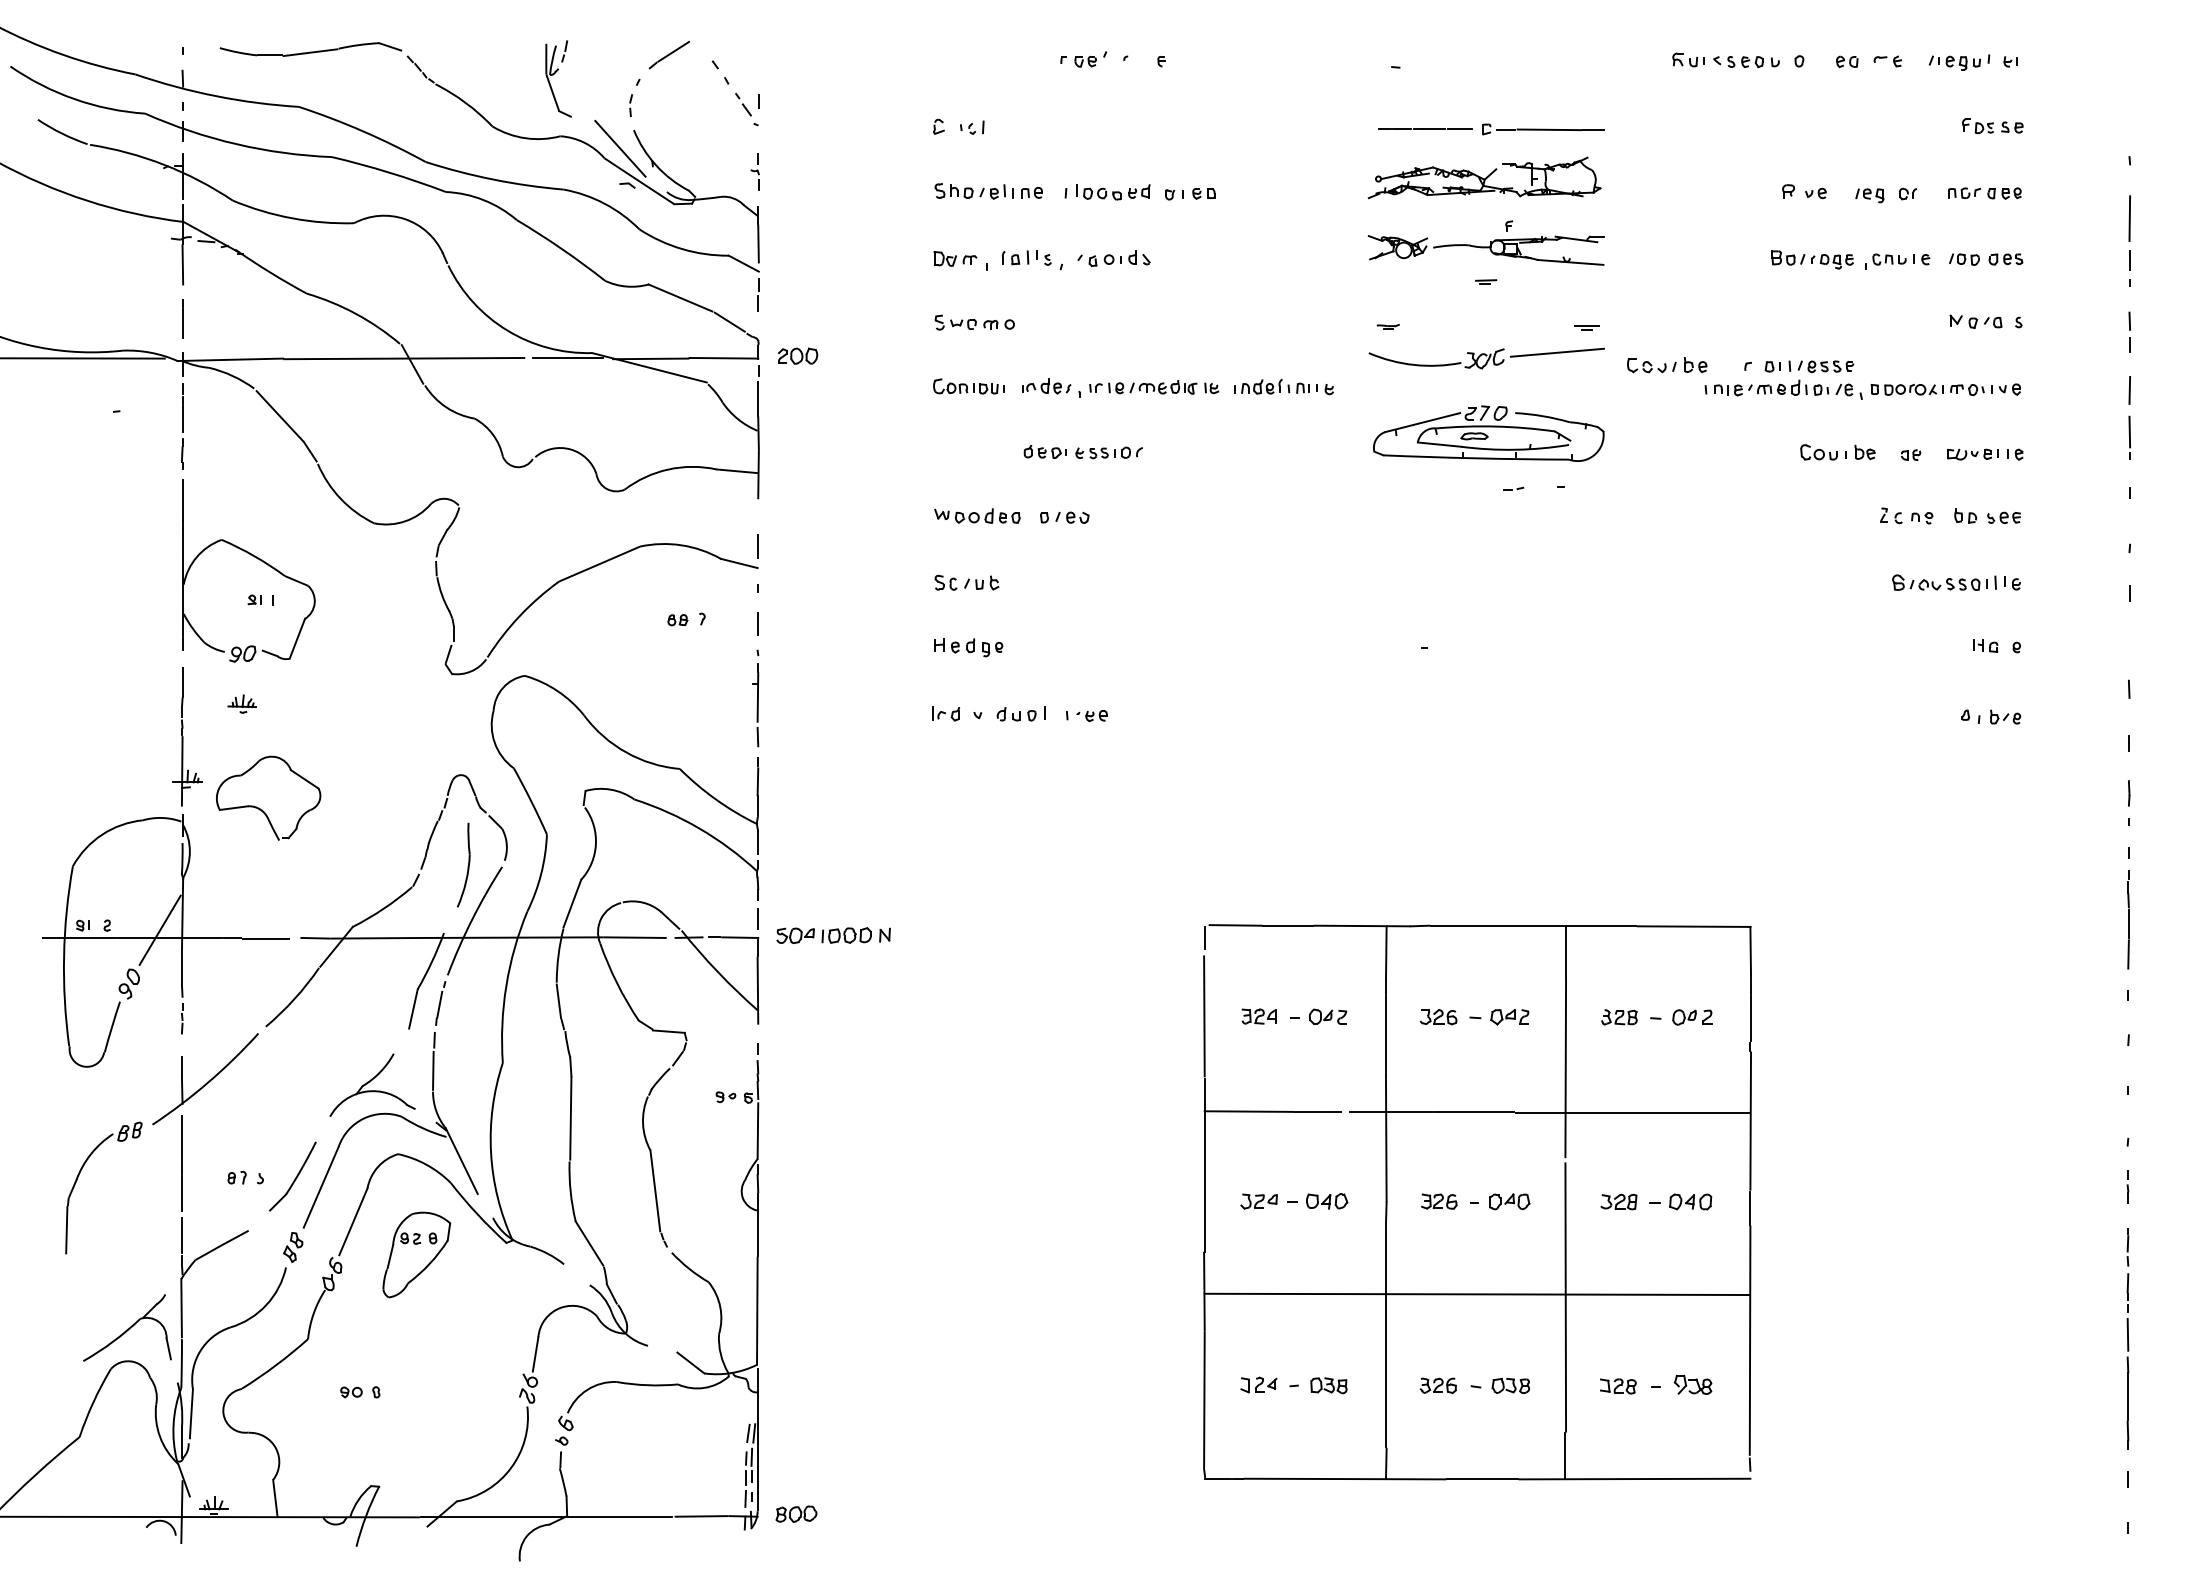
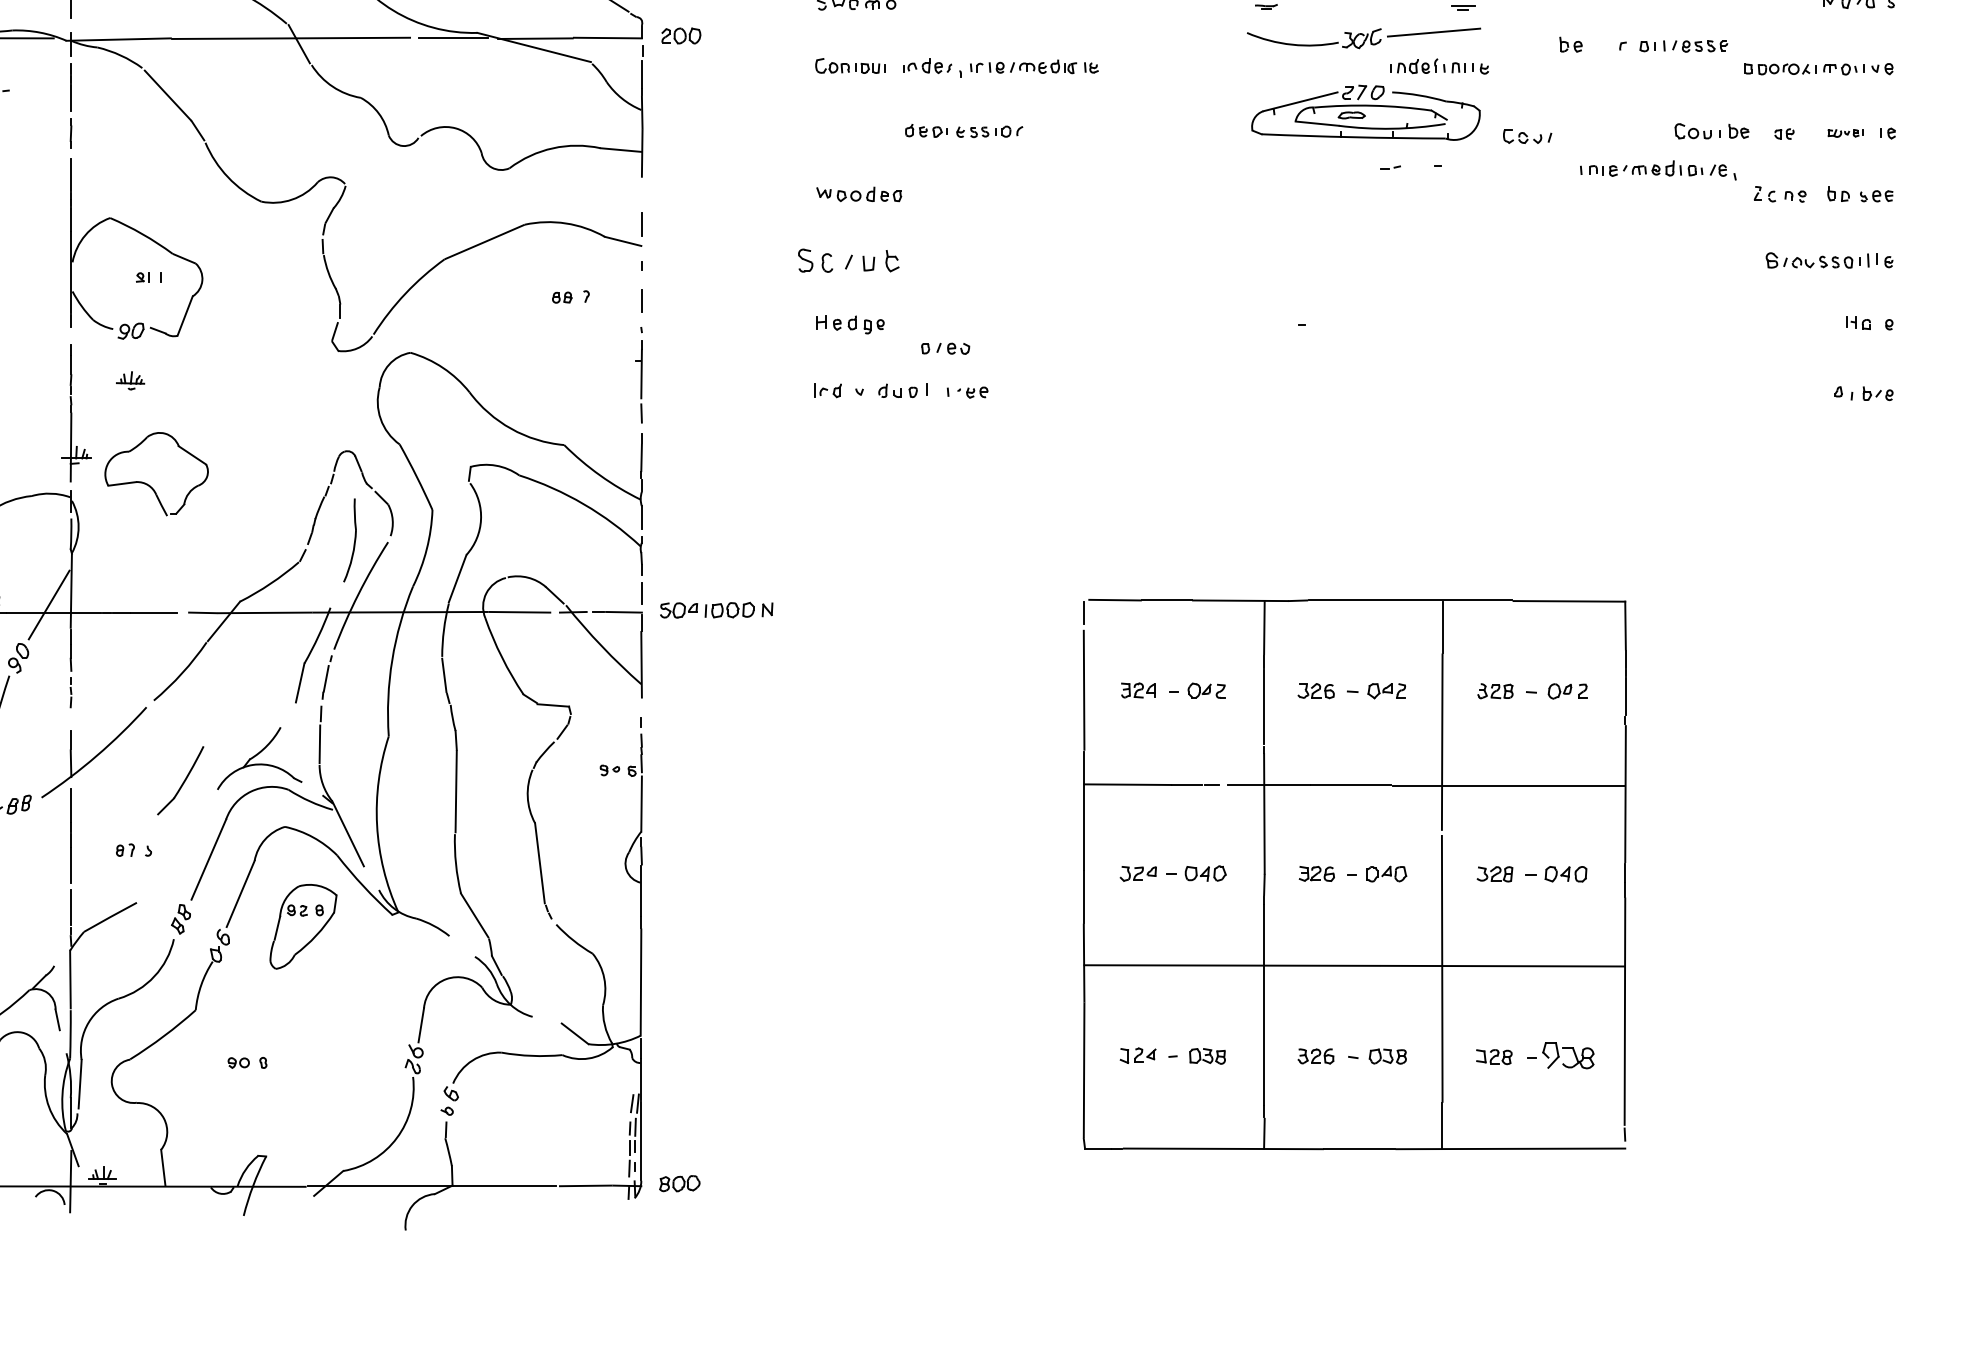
part: (1651, 365) -> (1527, 136), moved
part: (1283, 386) -> (1439, 66), moved
part: (1783, 389) -> (1658, 170), moved
part: (1972, 454) -> (1845, 133), size x0.7
part: (1064, 517) -> (945, 348), moved
part: (966, 582) -> (848, 260), size x1.6
part: (292, 1176) -> (180, 780), moved
part: (1693, 1384) -> (1568, 1055), size x1.4

